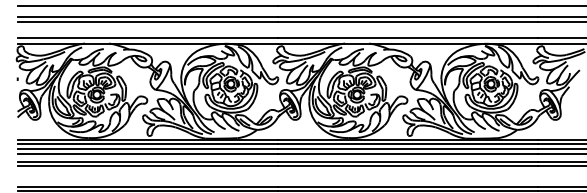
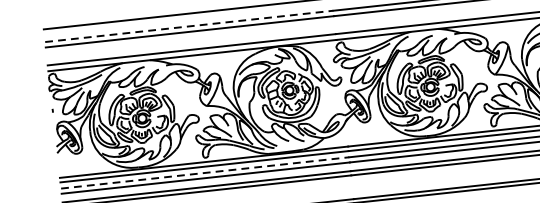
line: (148, 17) -> (190, 26), solid -> dashed
line: (148, 149) -> (206, 172), solid -> dashed

